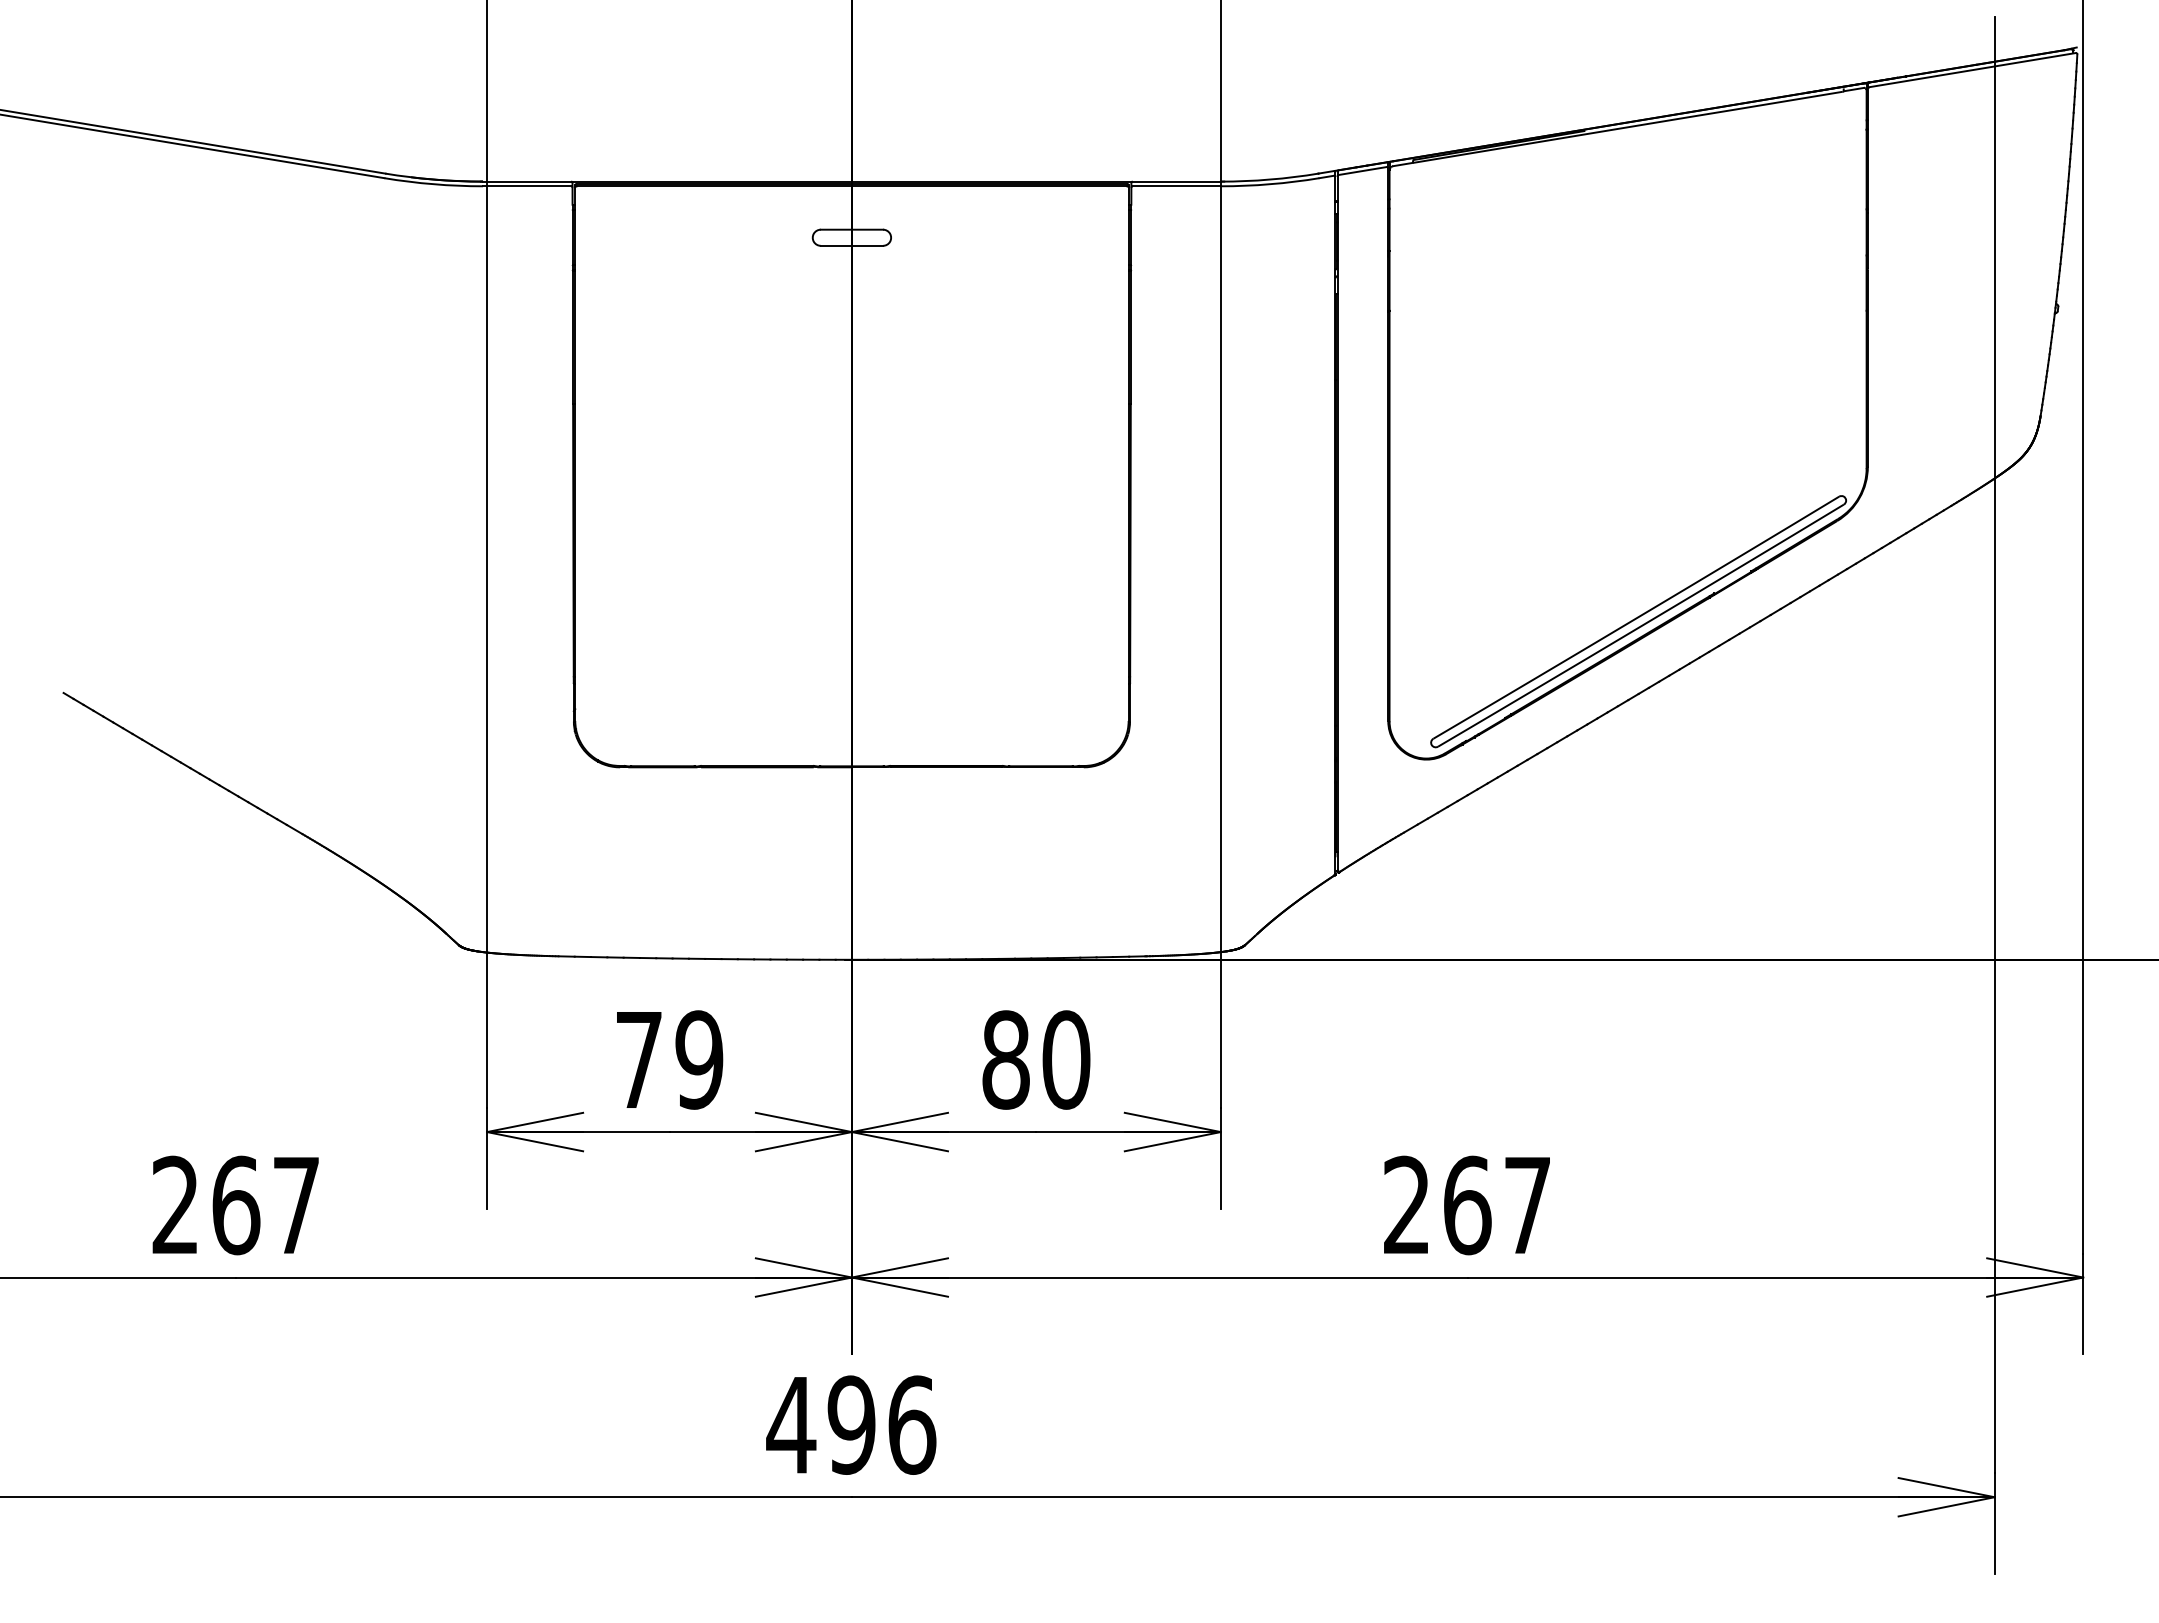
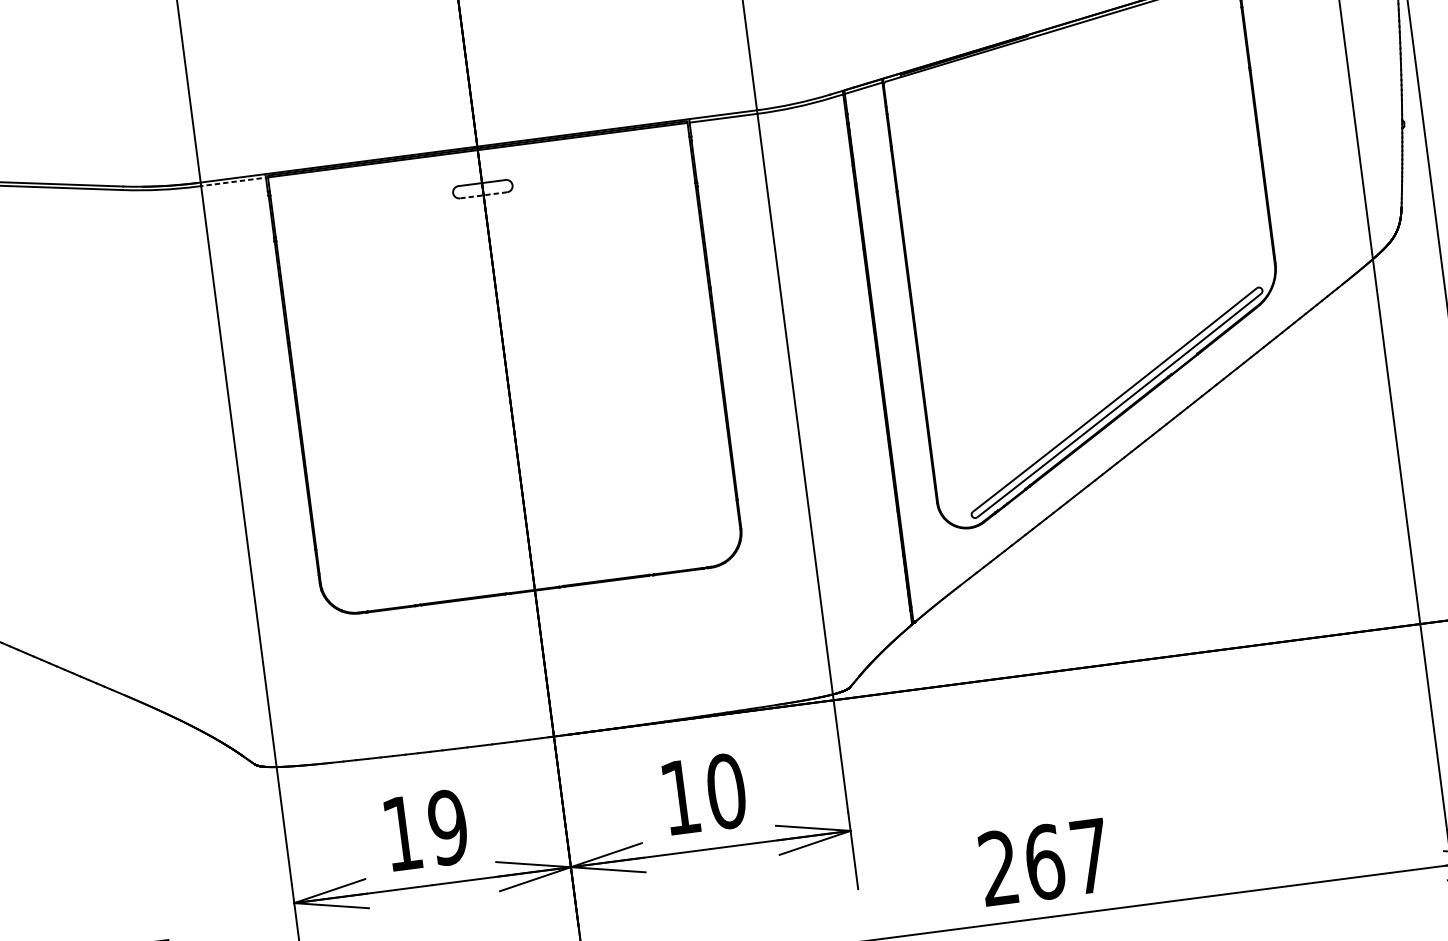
line: (527, 186) -> (231, 182), solid -> dashed
line: (851, 245) -> (483, 195), solid -> dashed
text: (639, 1059) -> (402, 833), 79 -> 19
text: (1005, 1059) -> (680, 797), 80 -> 10

